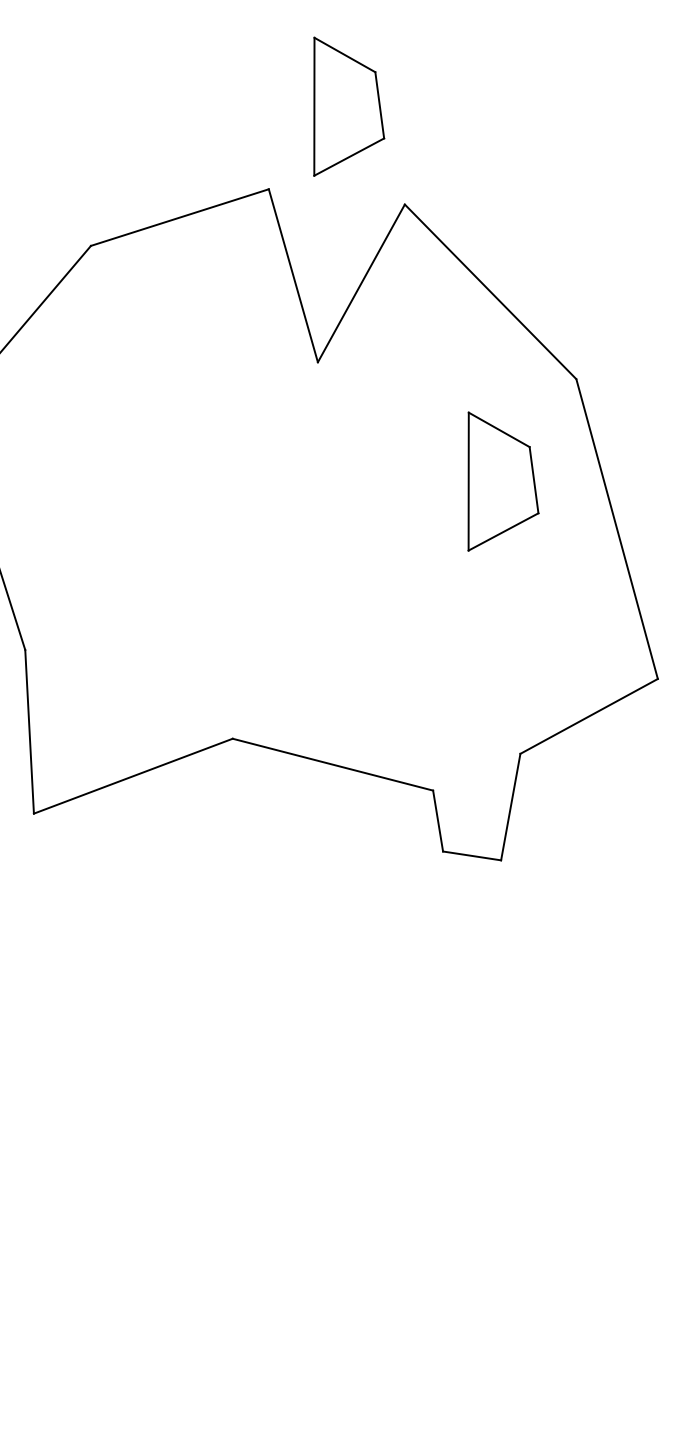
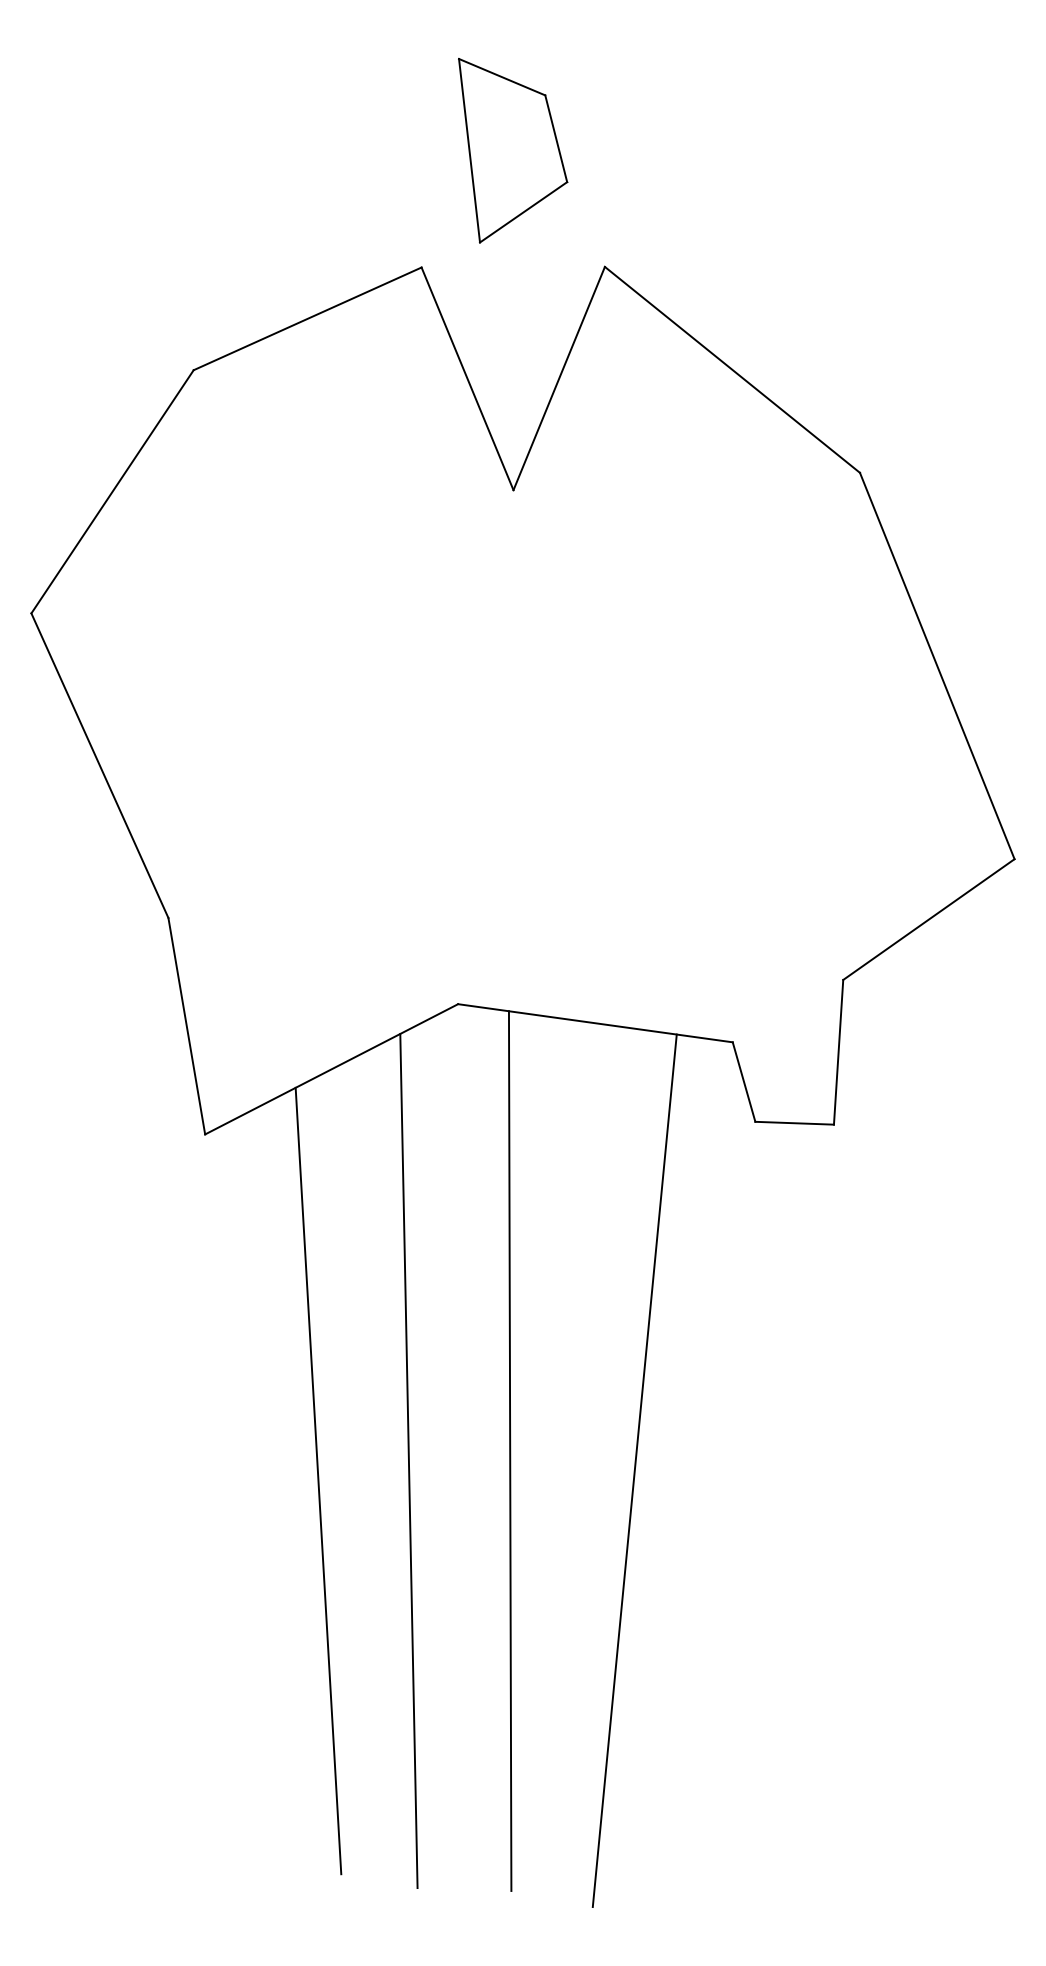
part: (501, 485) -> (776, 625), removed
line: (156, 1072) -> (408, 1460), added
line: (232, 1074) -> (509, 1450), added
line: (88, 1080) -> (318, 1480), added
line: (323, 1099) -> (634, 1470), added

